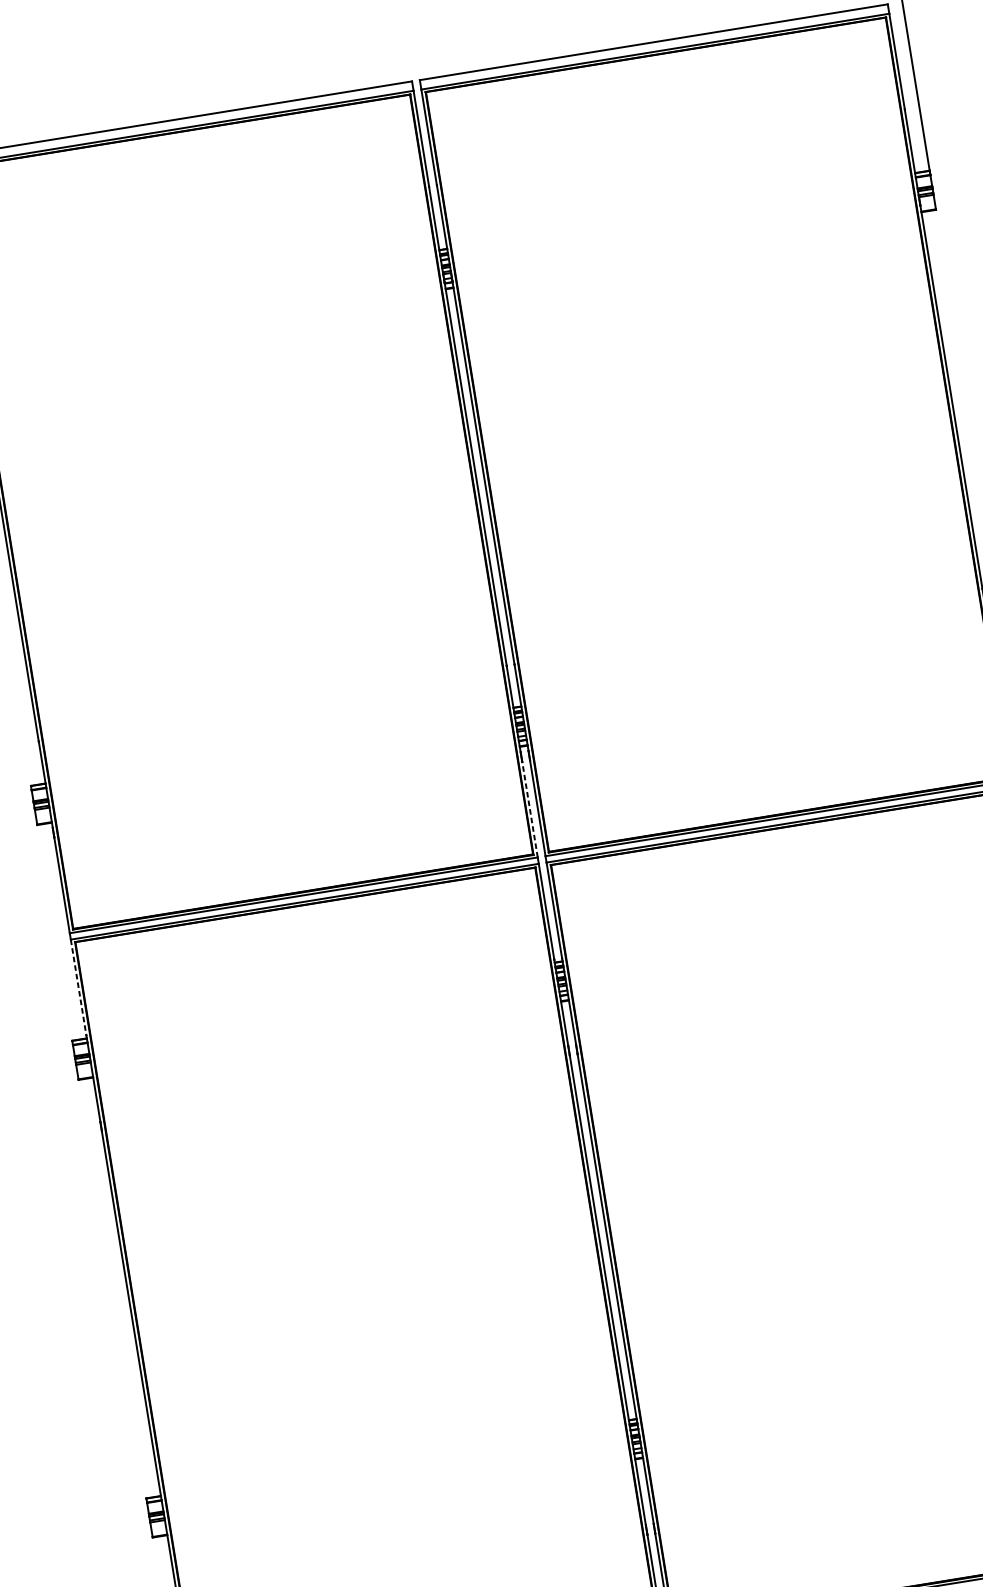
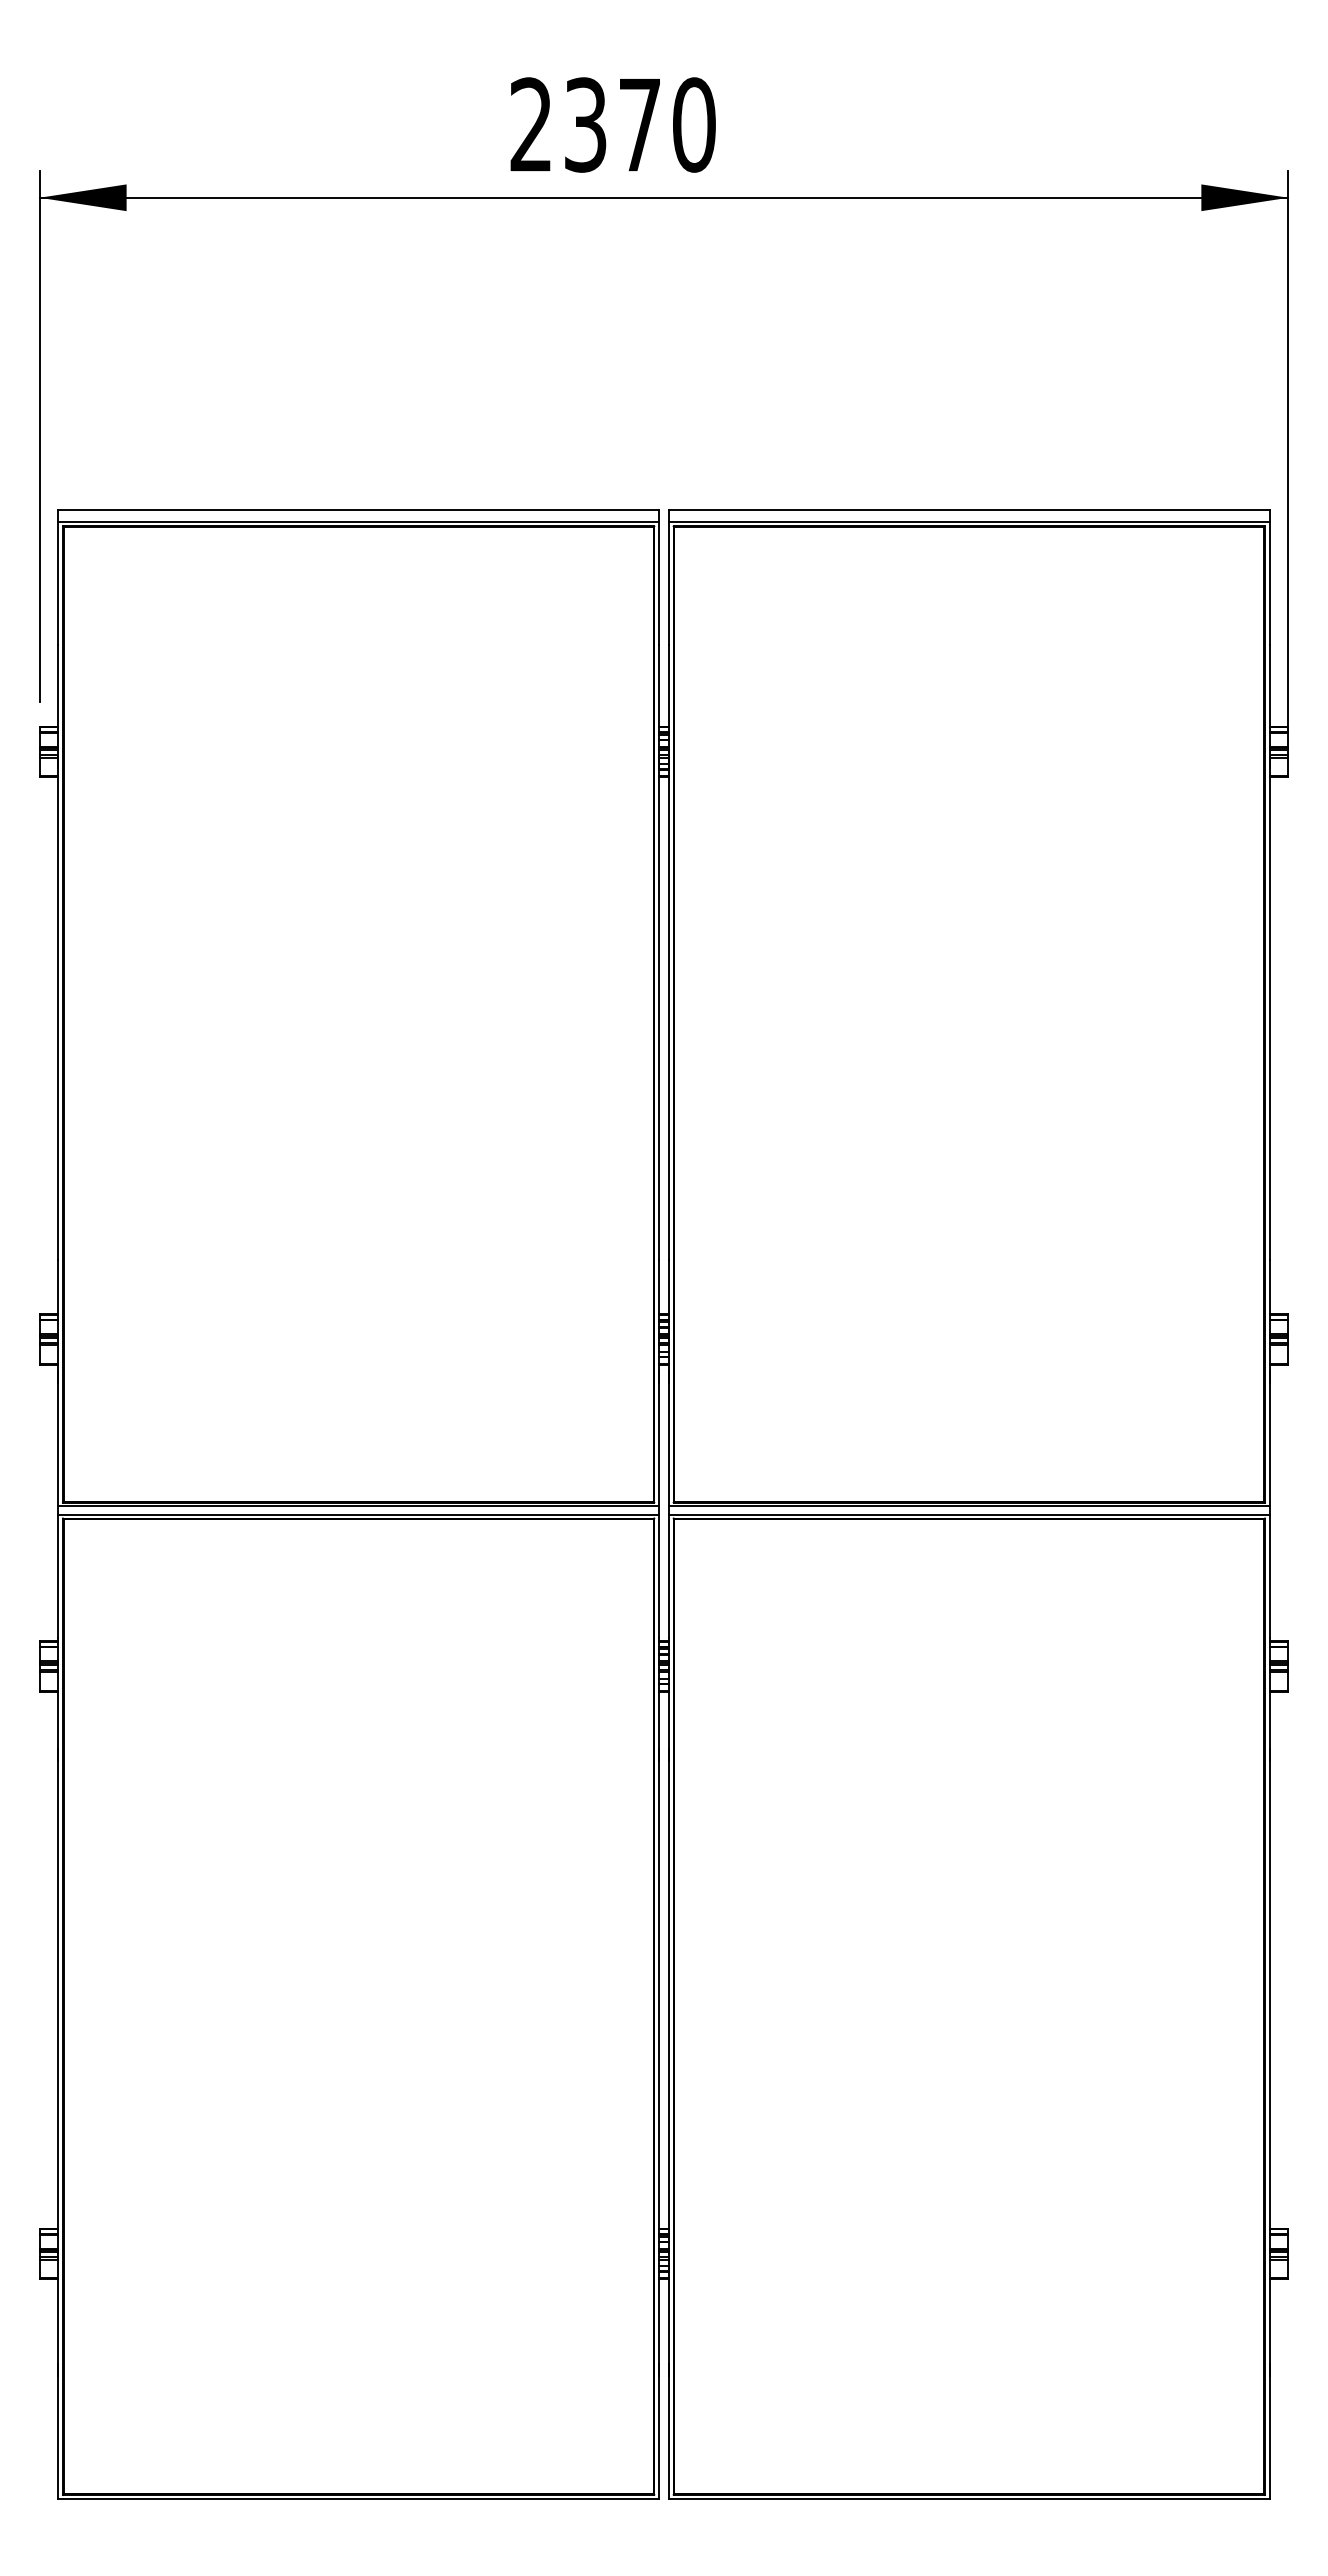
line: (529, 809) -> (658, 1444), dashed -> solid
line: (78, 987) -> (58, 1576), dashed -> solid

